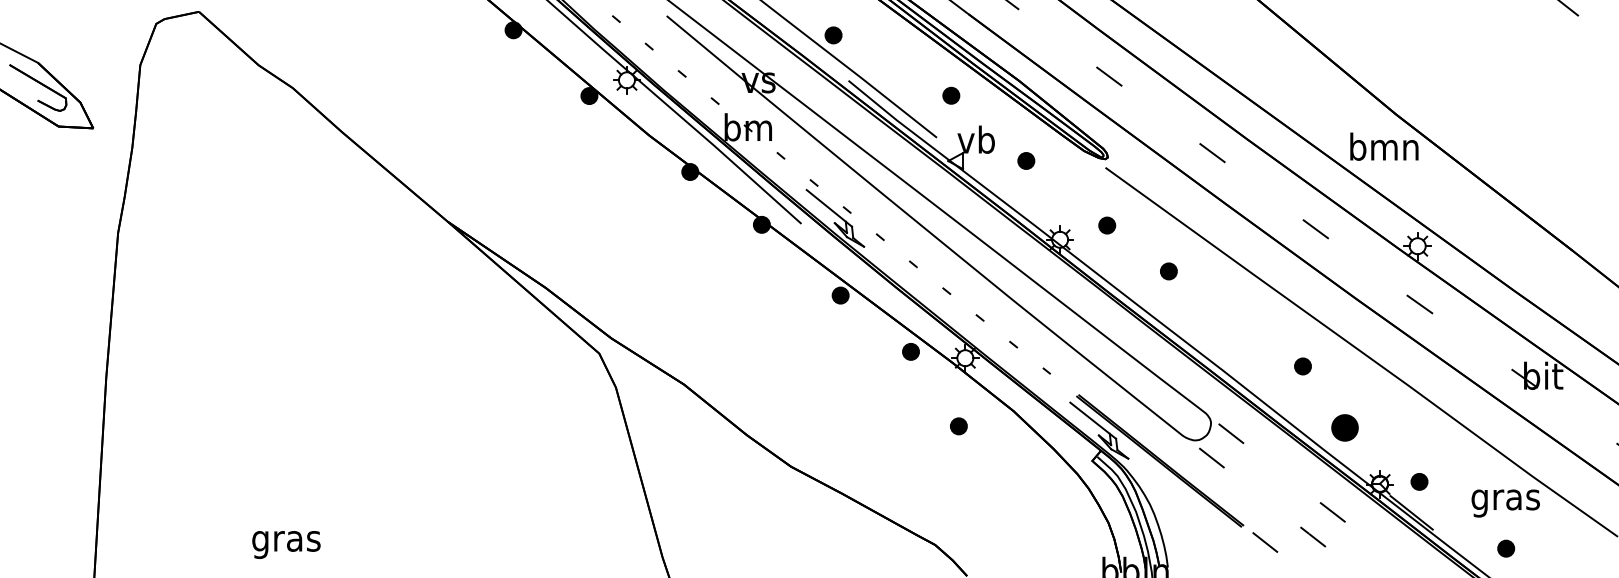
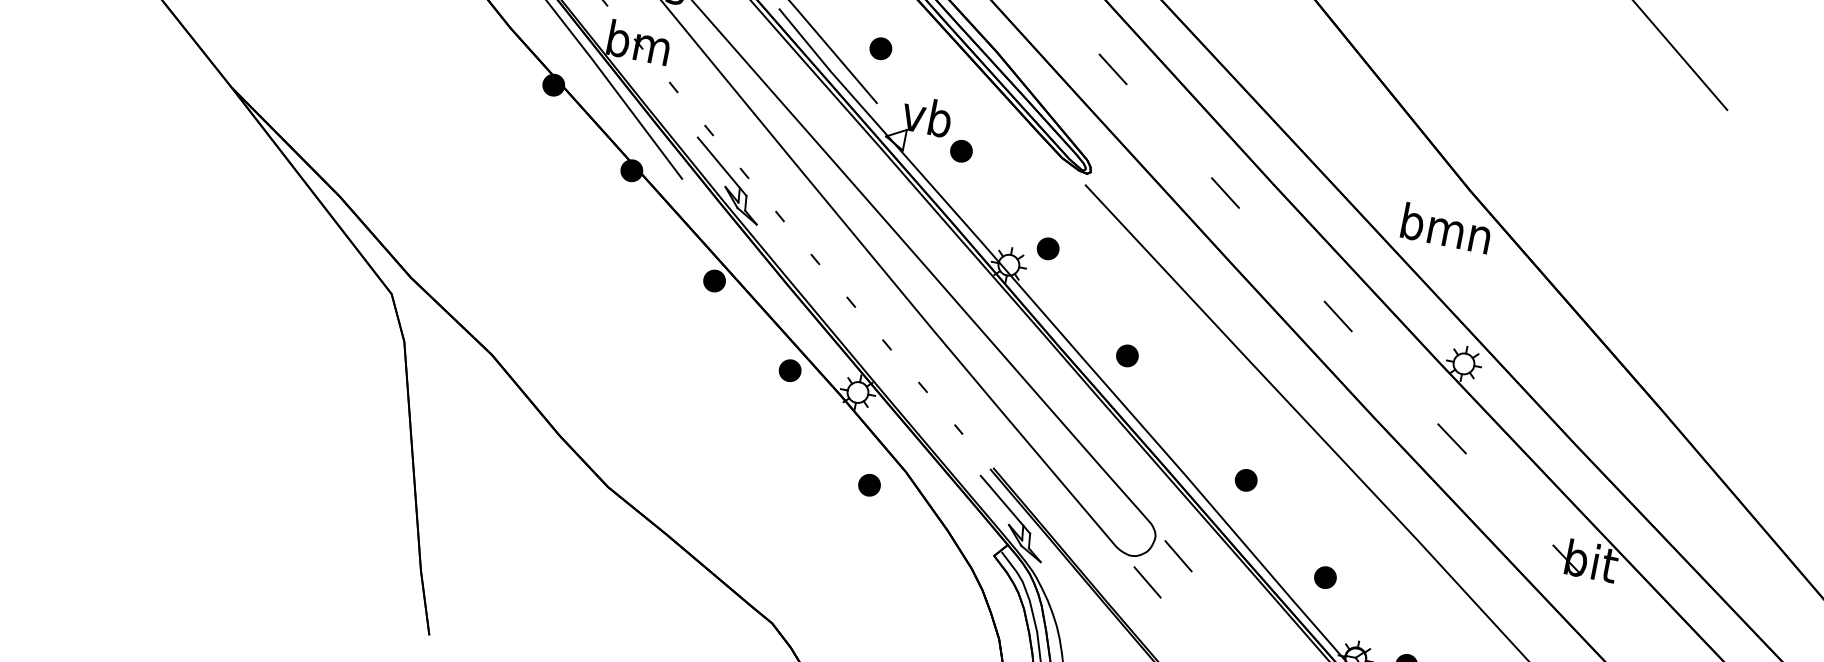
part: (951, 95) -> (881, 48), moved
part: (1026, 160) -> (961, 150), moved
part: (1107, 225) -> (1048, 248), moved
part: (1168, 271) -> (1126, 355), moved
part: (1302, 366) -> (1245, 480), moved
part: (958, 426) -> (869, 485), moved
part: (1345, 427) -> (1325, 577), size x0.62

